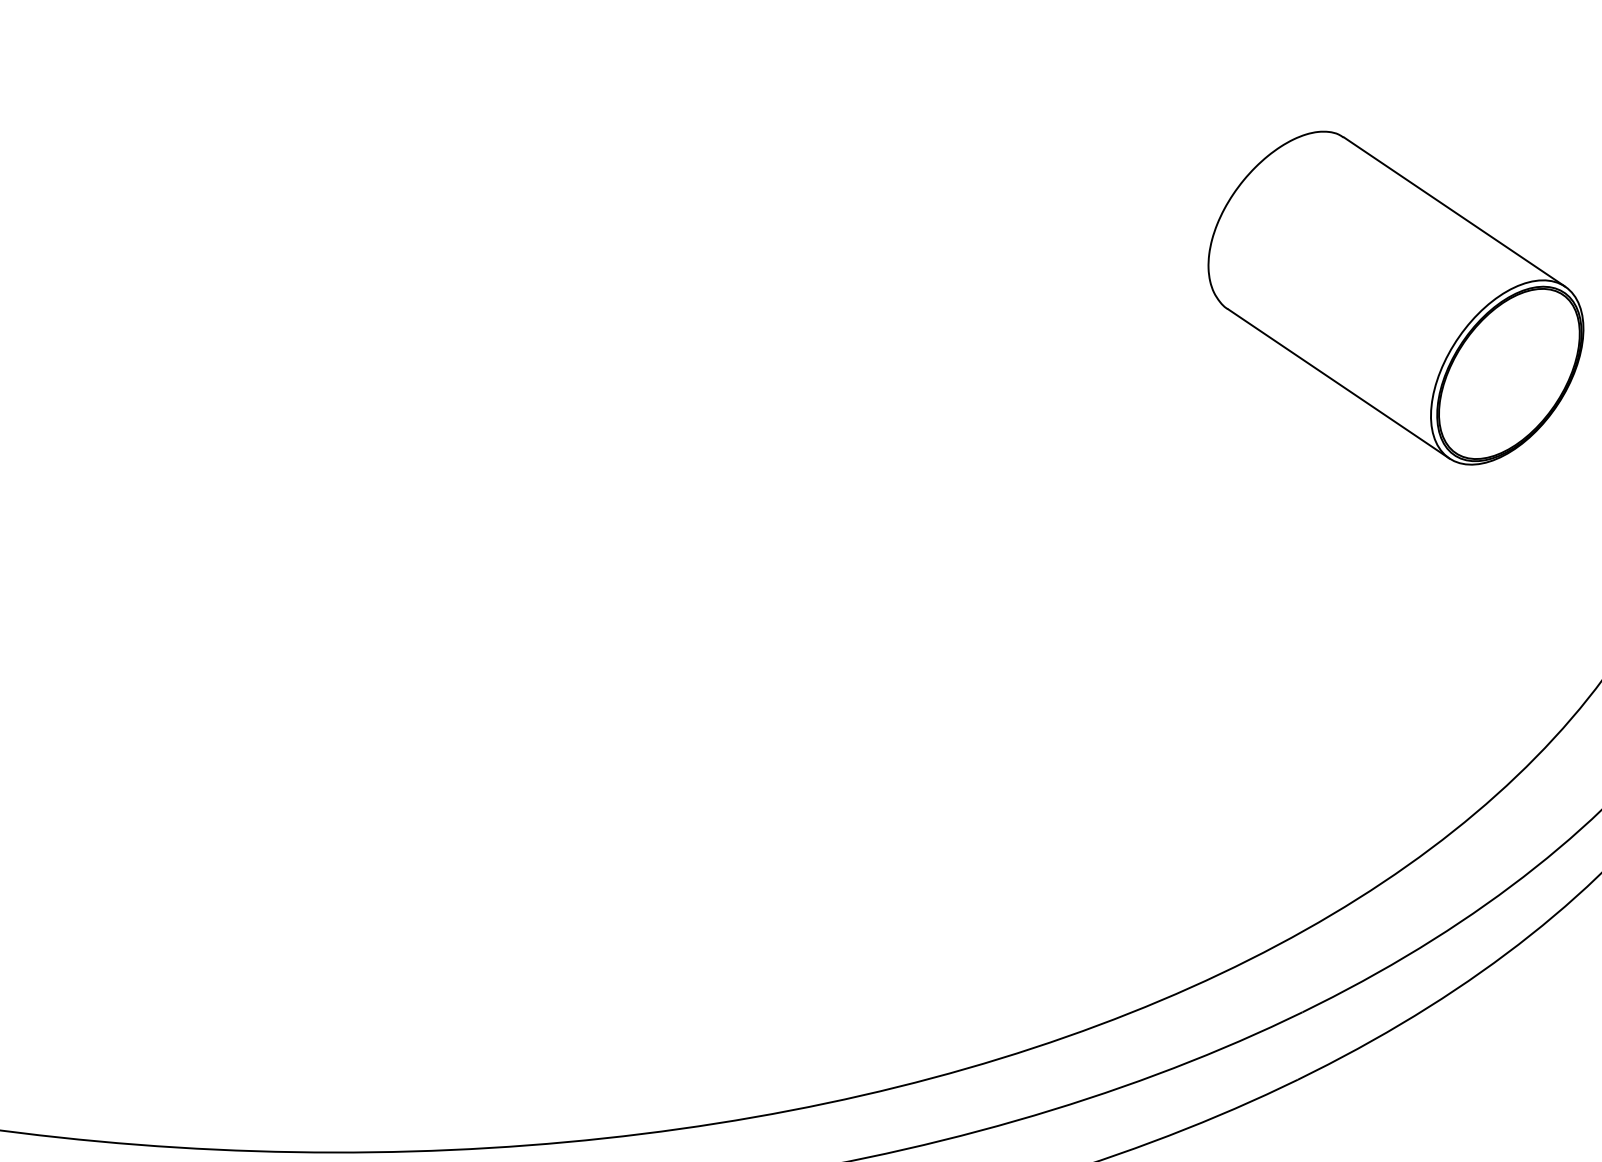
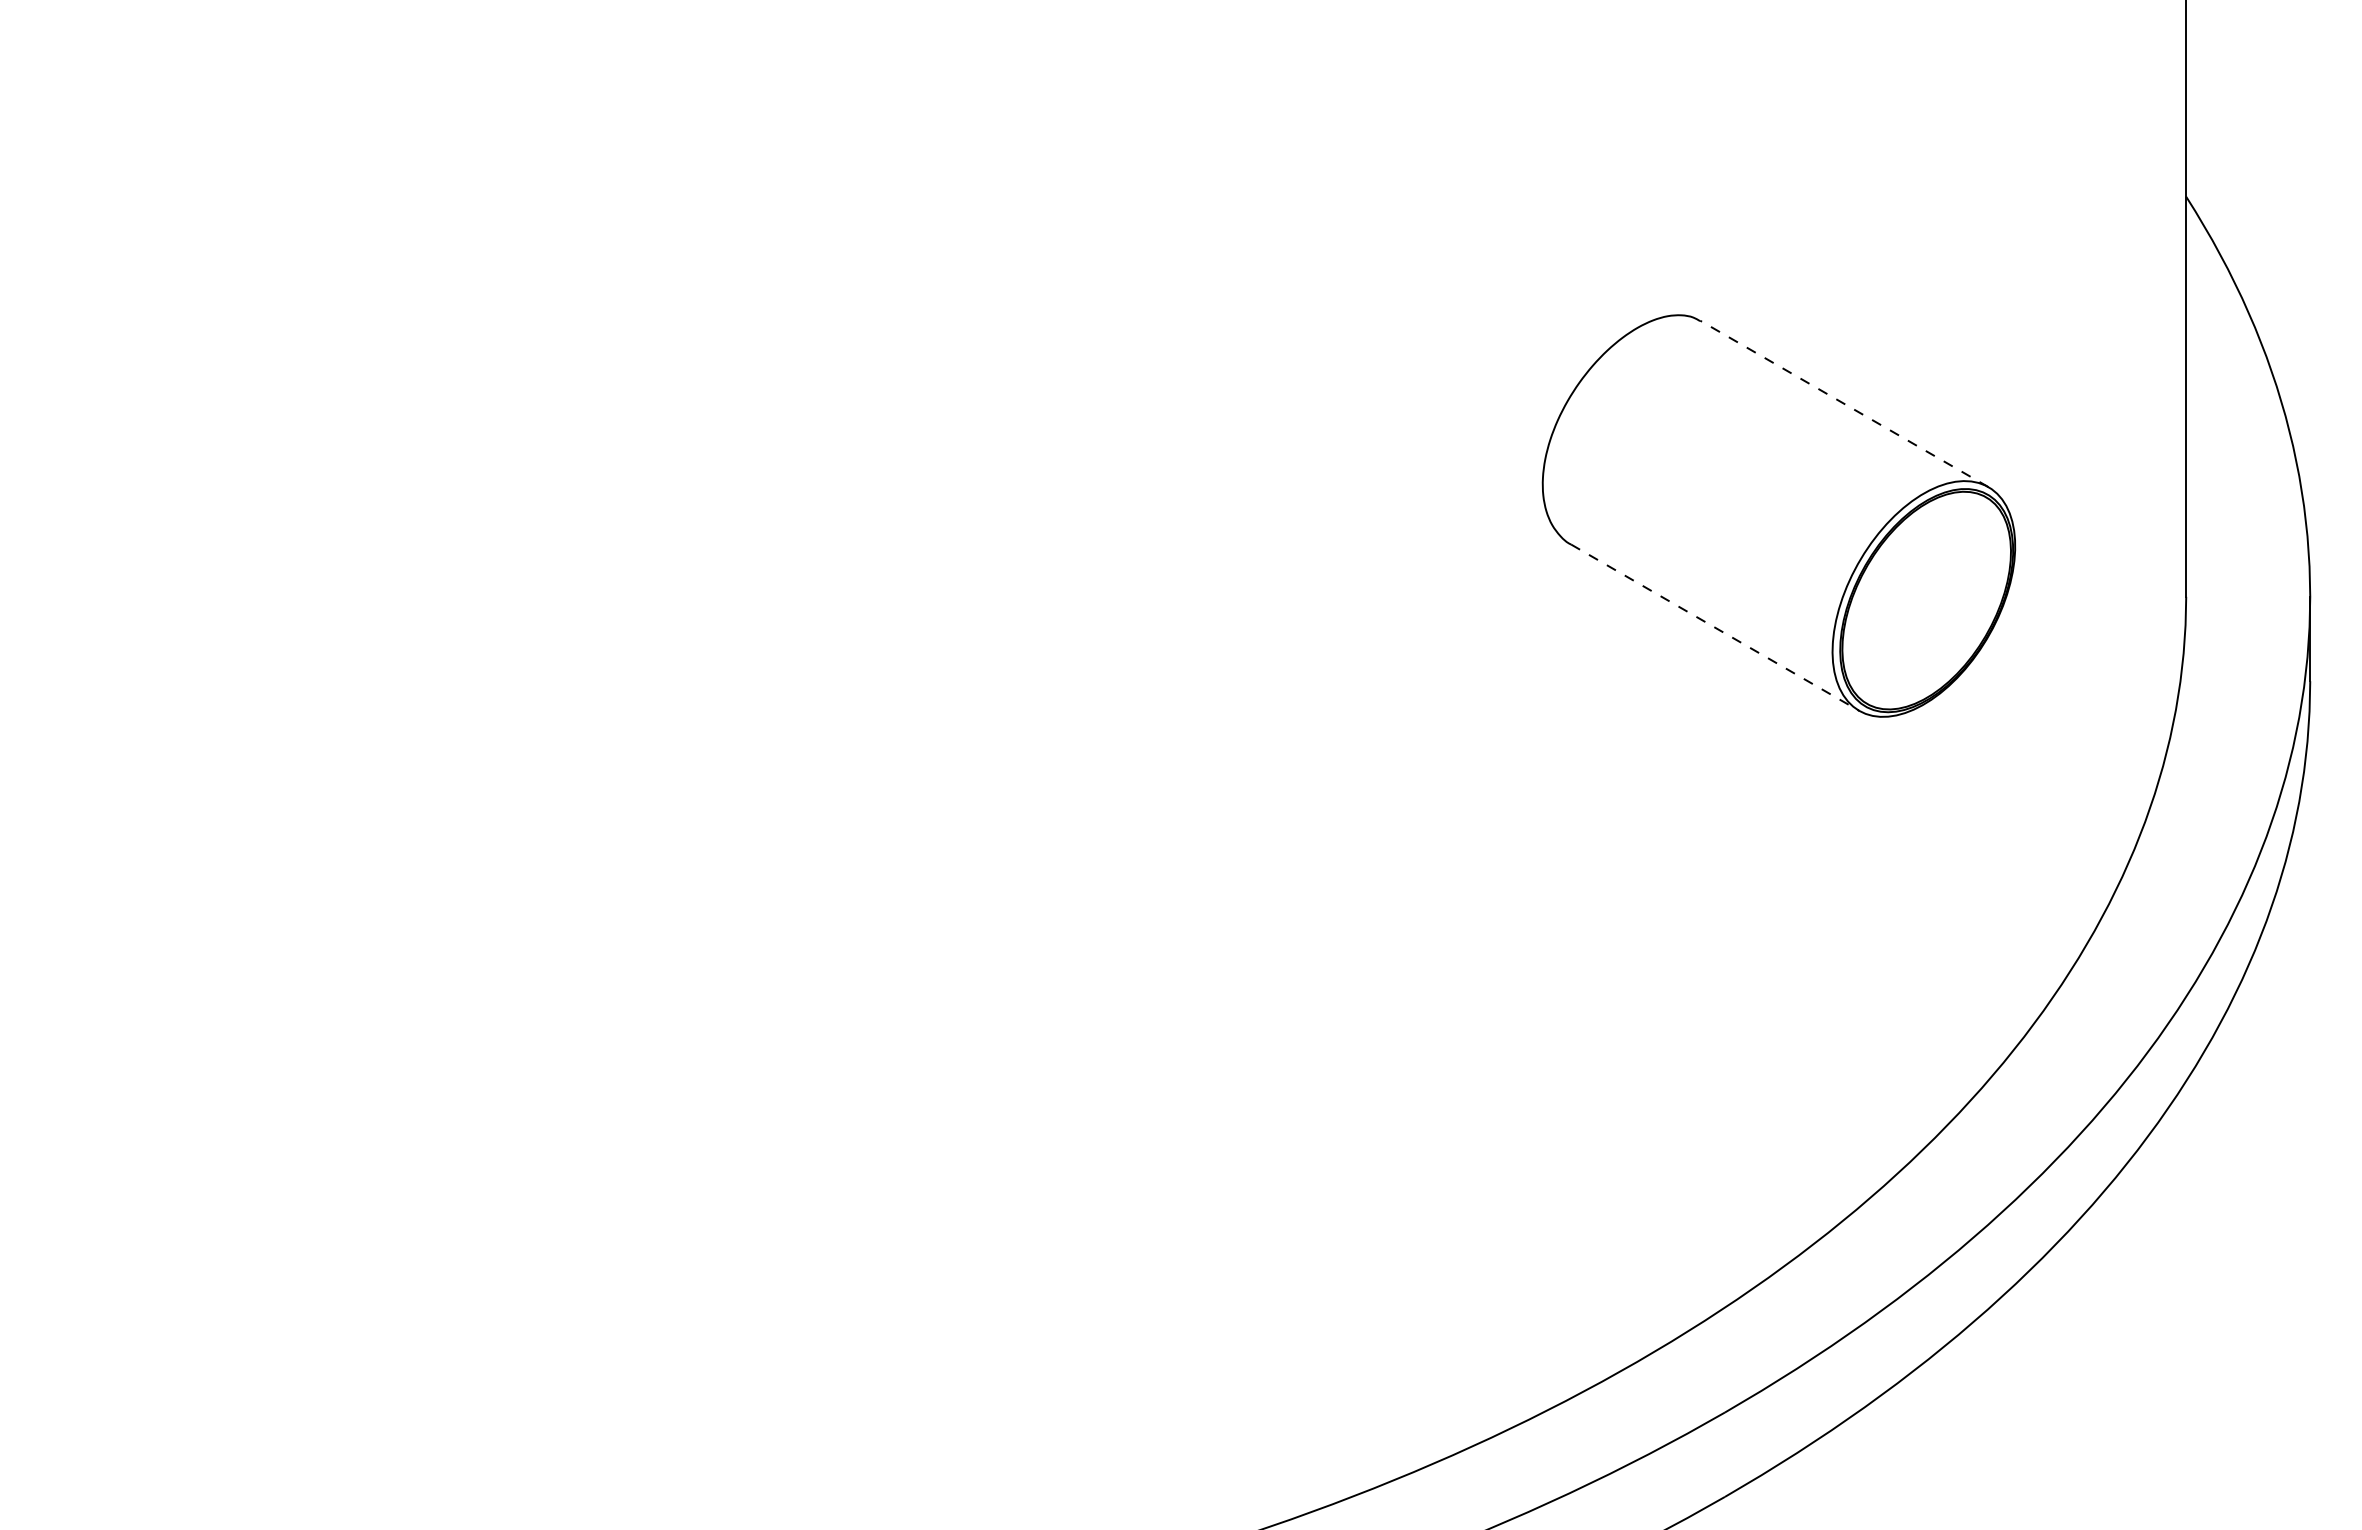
line: (1453, 211) -> (1843, 403), solid -> dashed
line: (1338, 383) -> (1715, 627), solid -> dashed

